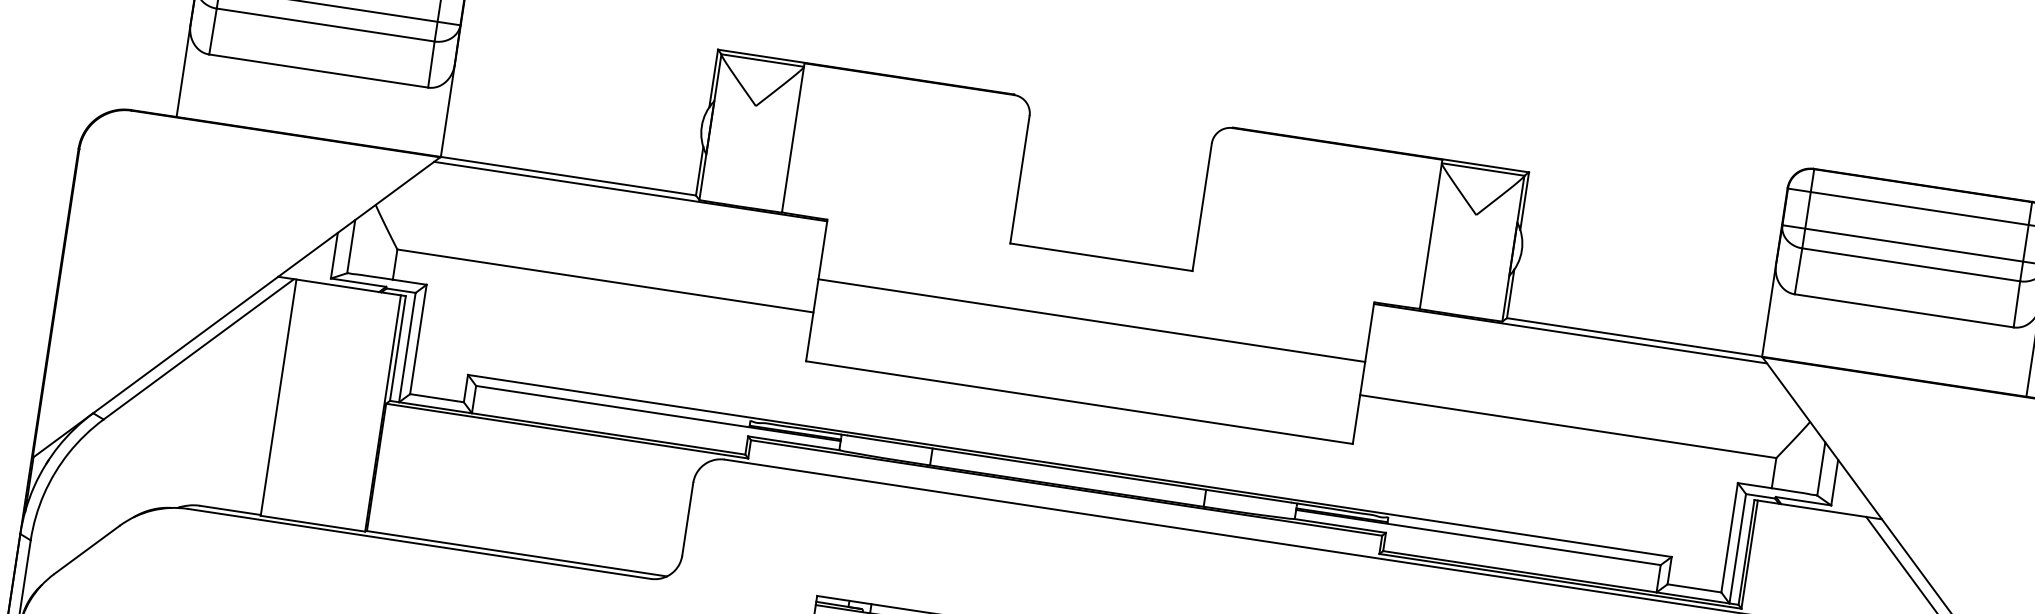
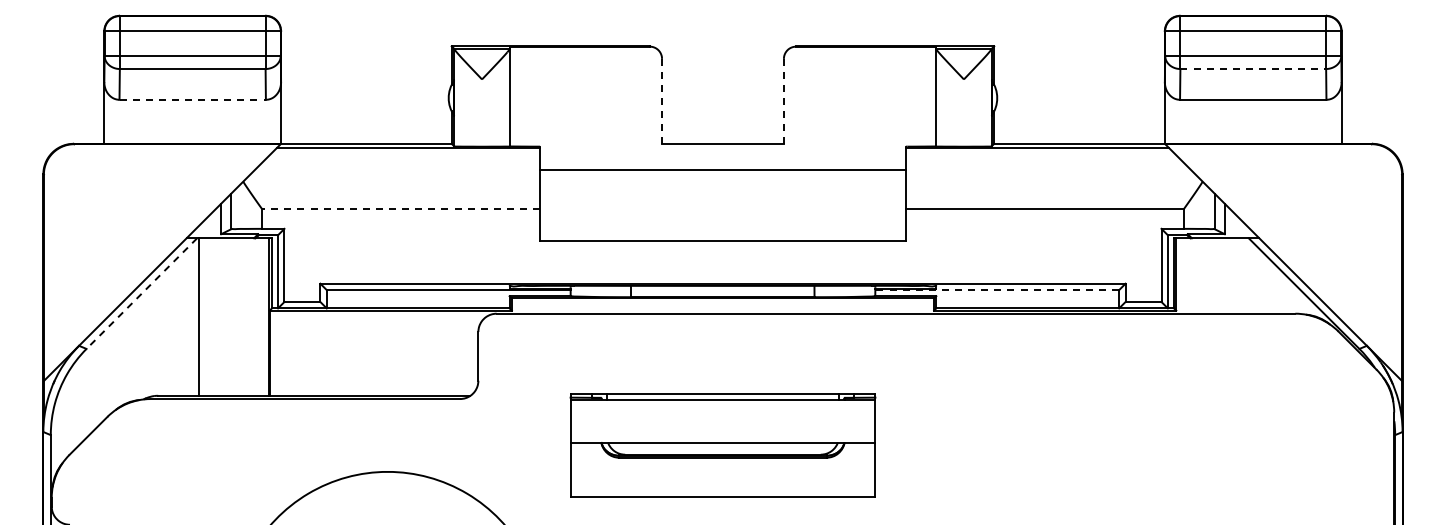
line: (319, 70) -> (193, 99), solid -> dashed
line: (1020, 179) -> (662, 101), solid -> dashed
line: (1201, 207) -> (783, 101), solid -> dashed
line: (1911, 265) -> (1253, 69), solid -> dashed
line: (604, 280) -> (400, 208), solid -> dashed
line: (1091, 320) -> (722, 169), moved
line: (198, 349) -> (141, 293), solid -> dashed
line: (1478, 538) -> (997, 290), solid -> dashed

